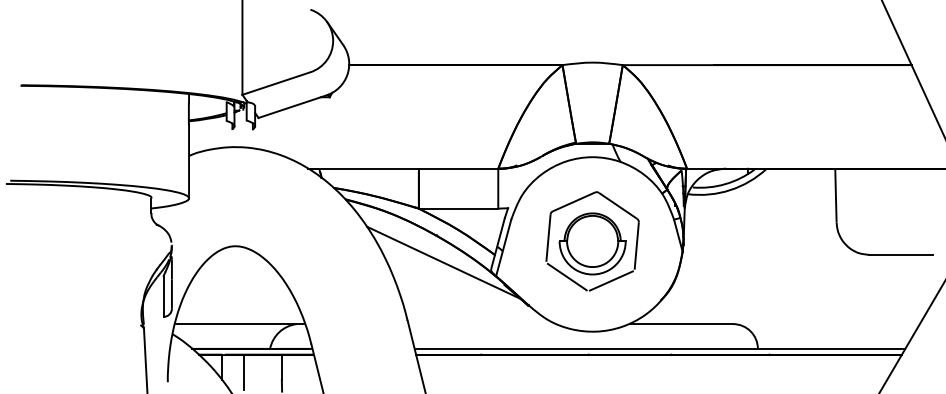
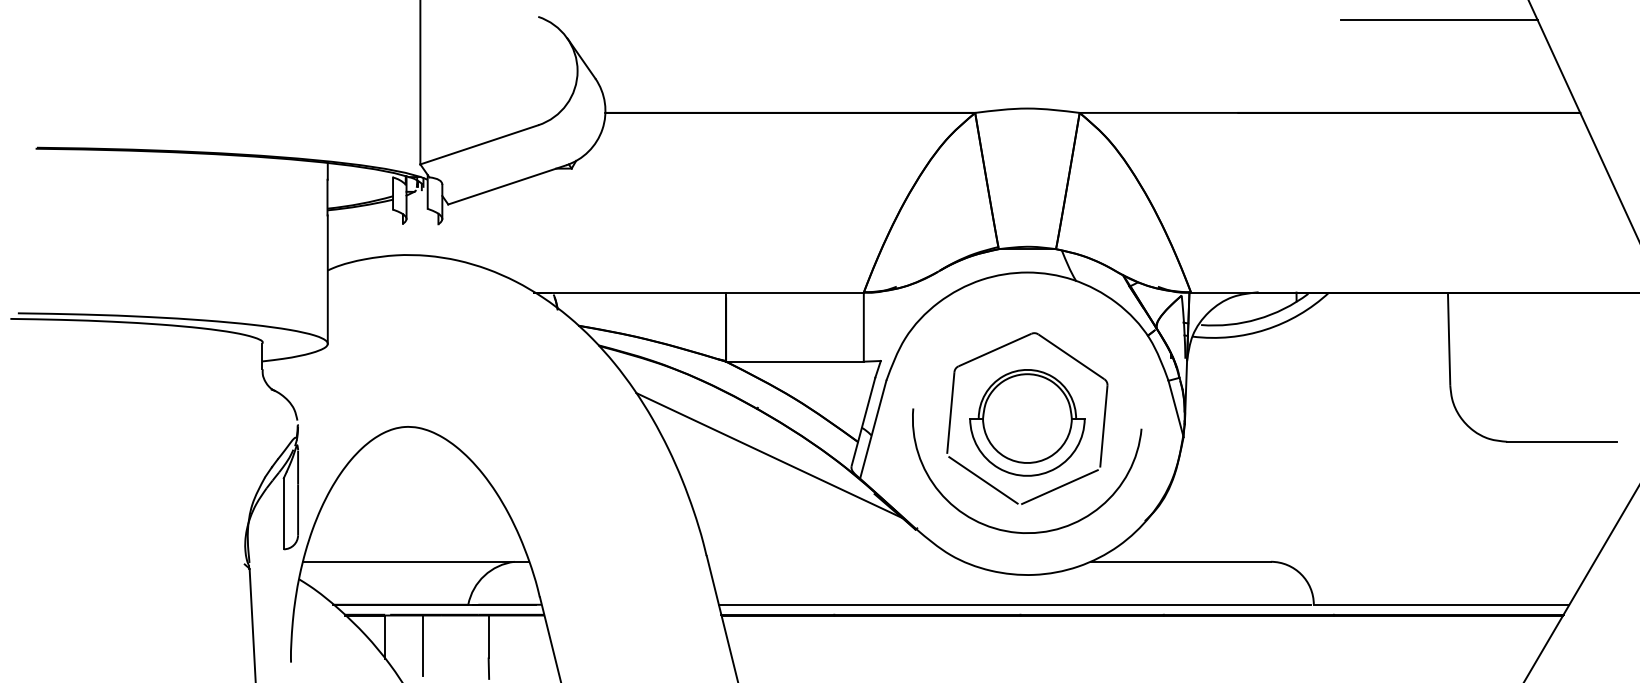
line: (830, 11) -> (1439, 19), added
arc: (592, 306) -> (1027, 531), added

